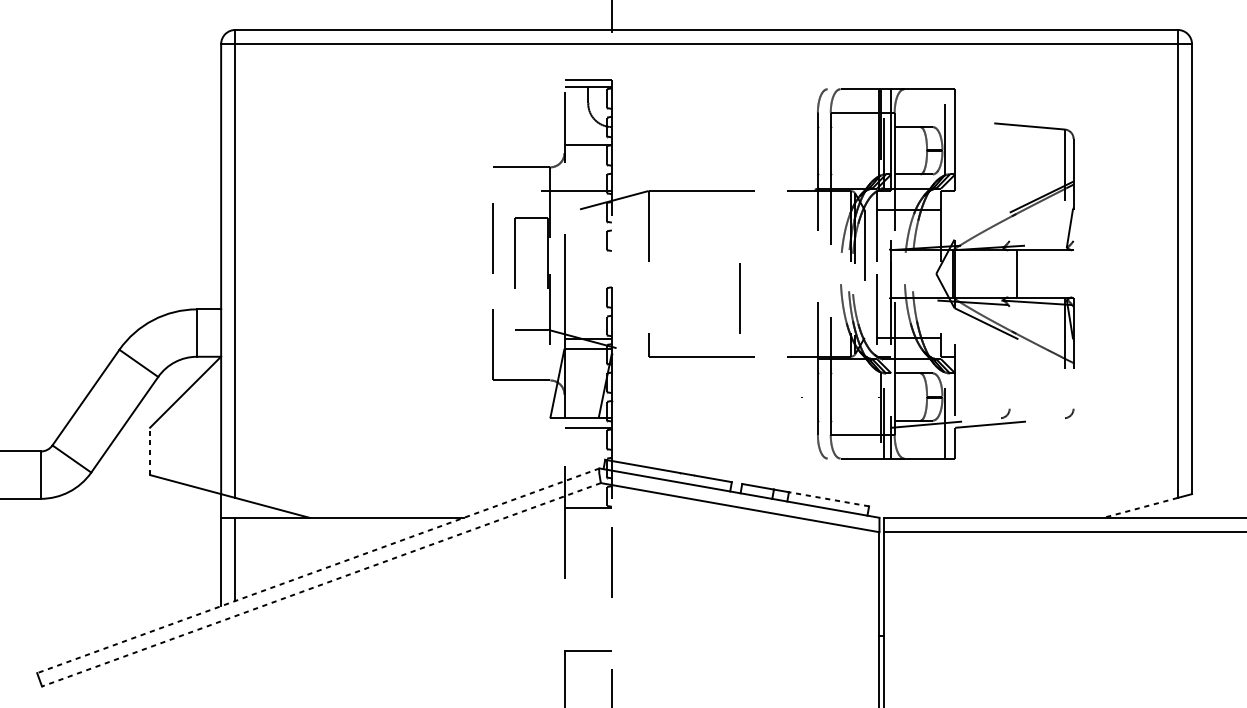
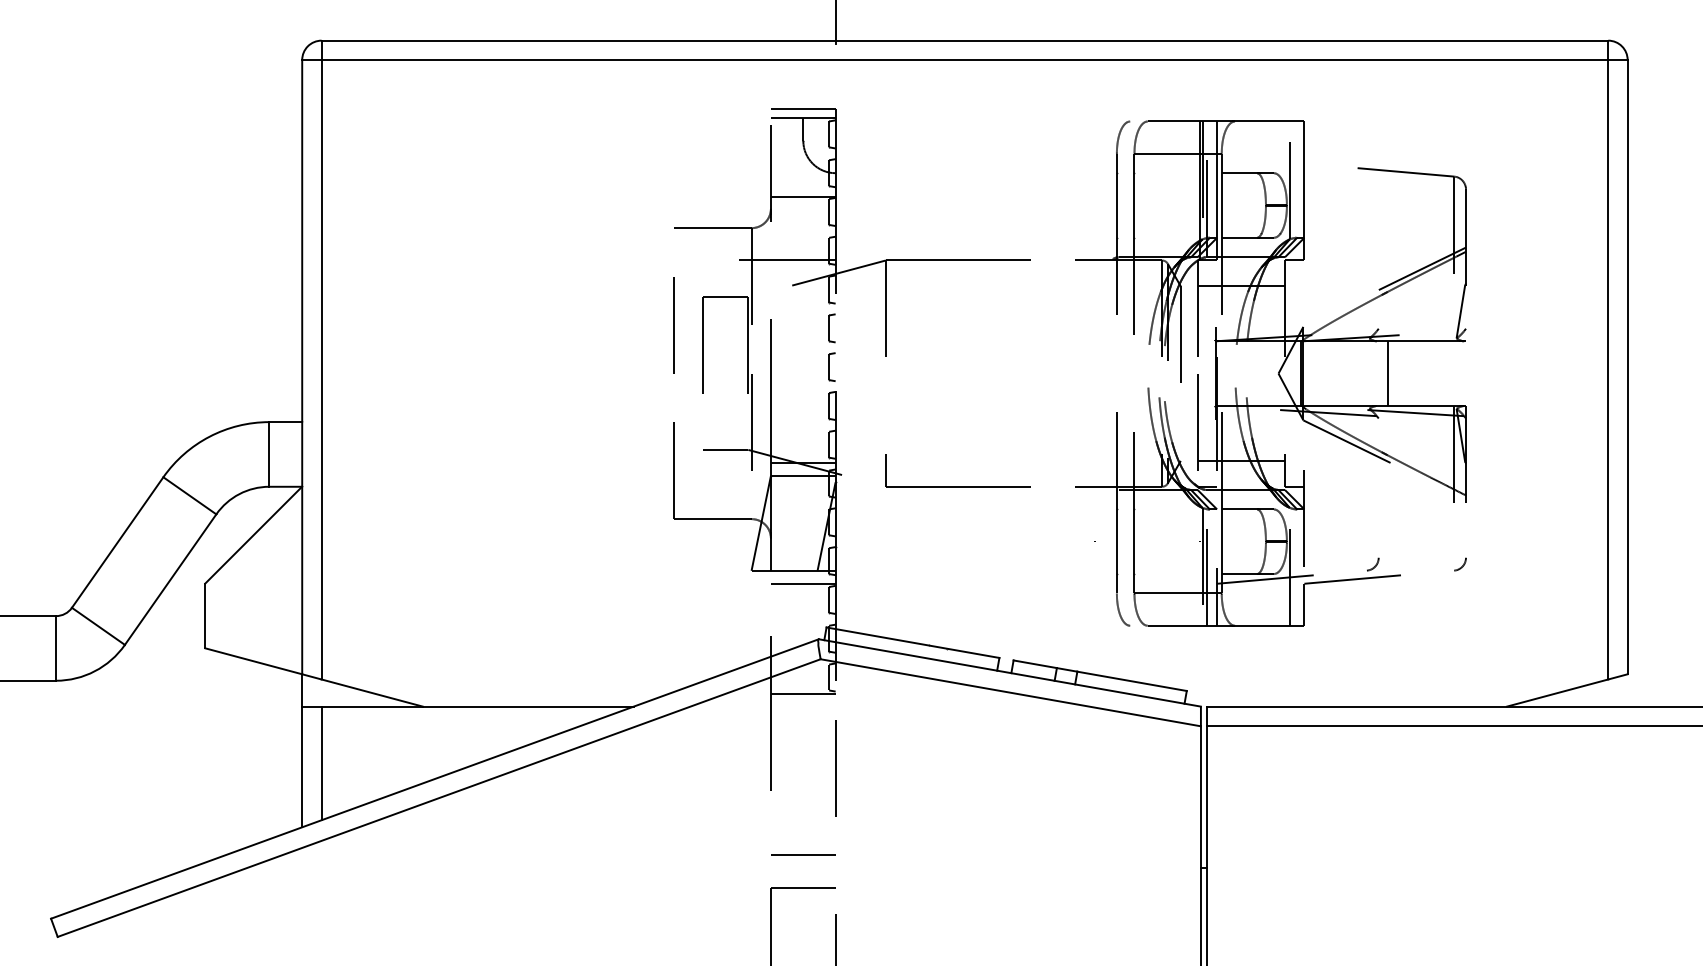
part: (608, 268) -> (831, 366), added
line: (739, 298) -> (1010, 407), removed
line: (150, 451) -> (205, 615), dashed -> solid
line: (829, 499) -> (1132, 681), dashed -> solid
line: (1140, 508) -> (1557, 693), dashed -> solid
line: (318, 570) -> (434, 778), dashed -> solid
line: (321, 585) -> (439, 798), dashed -> solid
line: (587, 626) -> (802, 855), added

